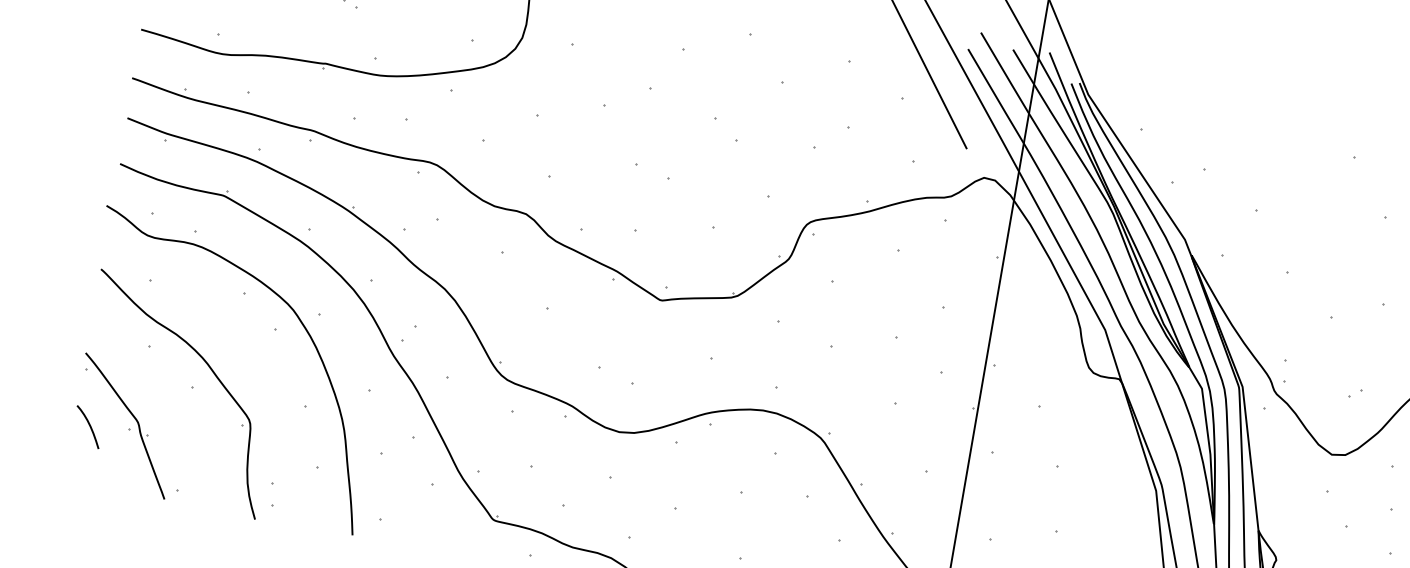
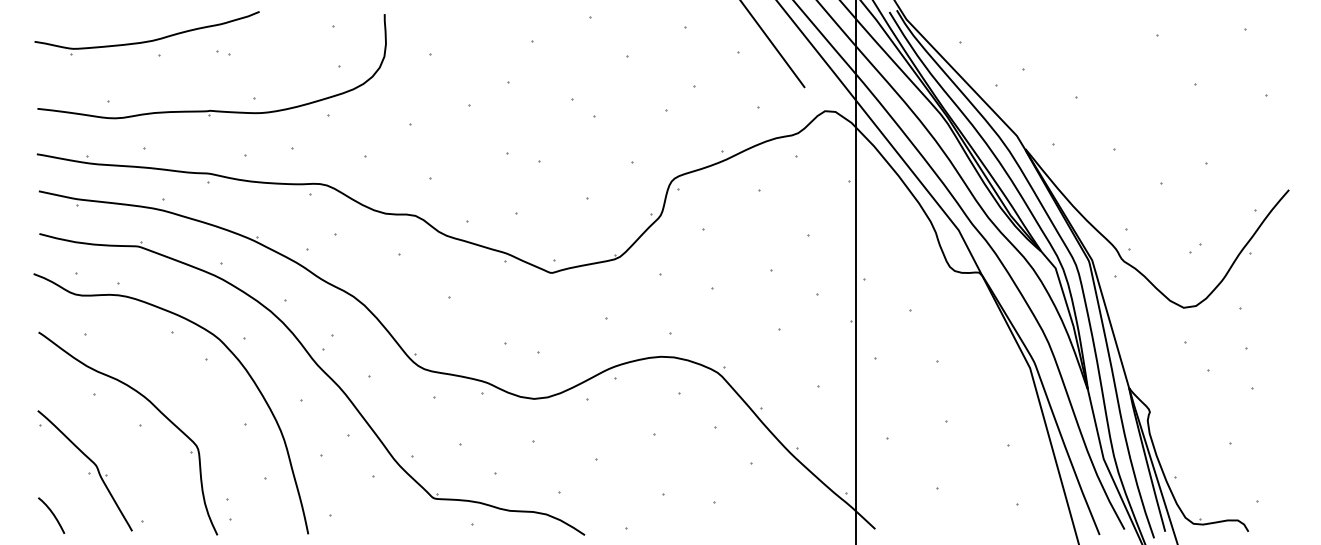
curve: (89, 426) -> (52, 514), moved

